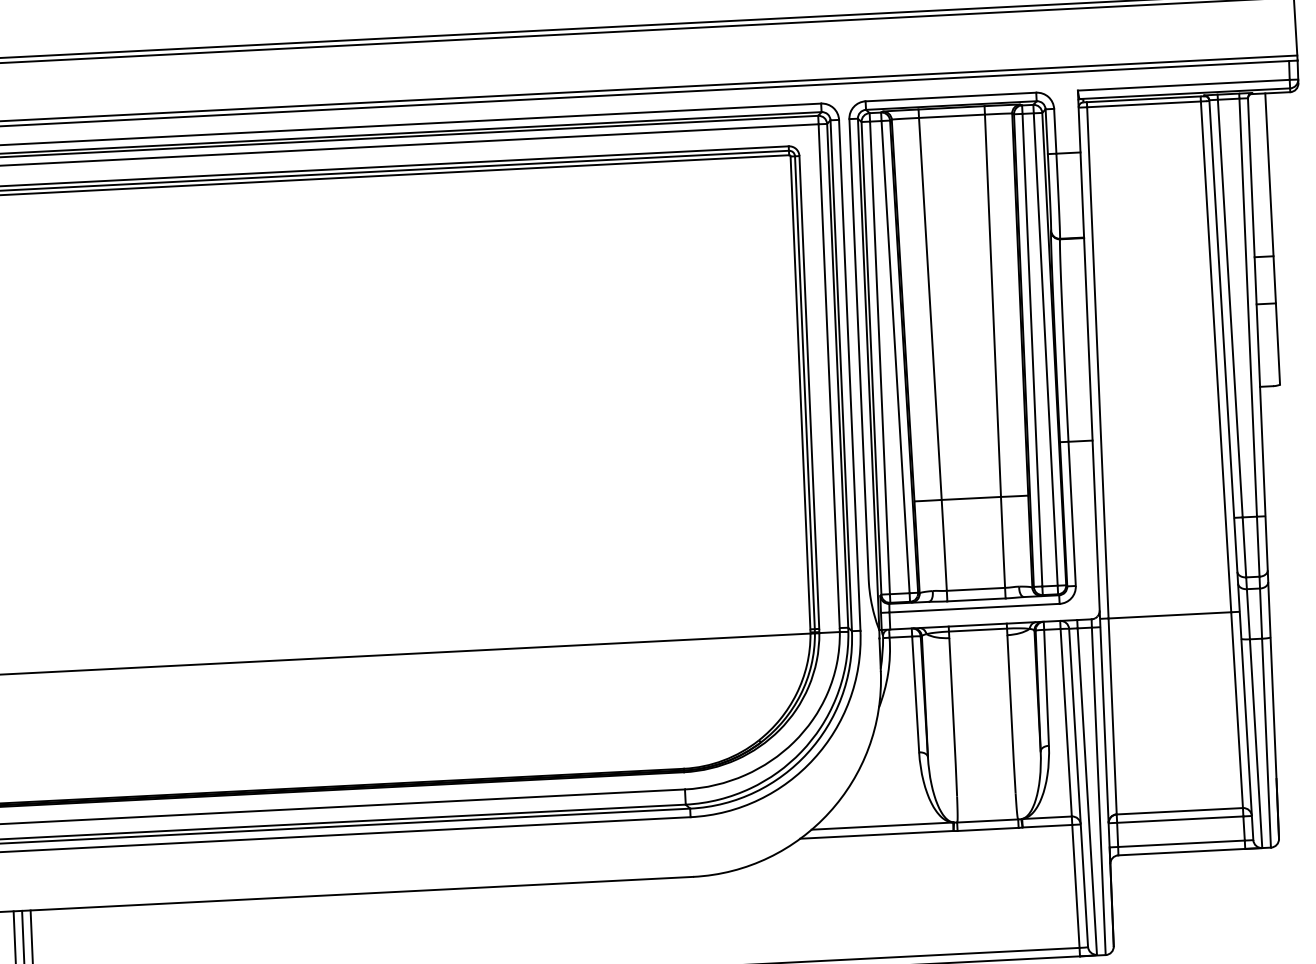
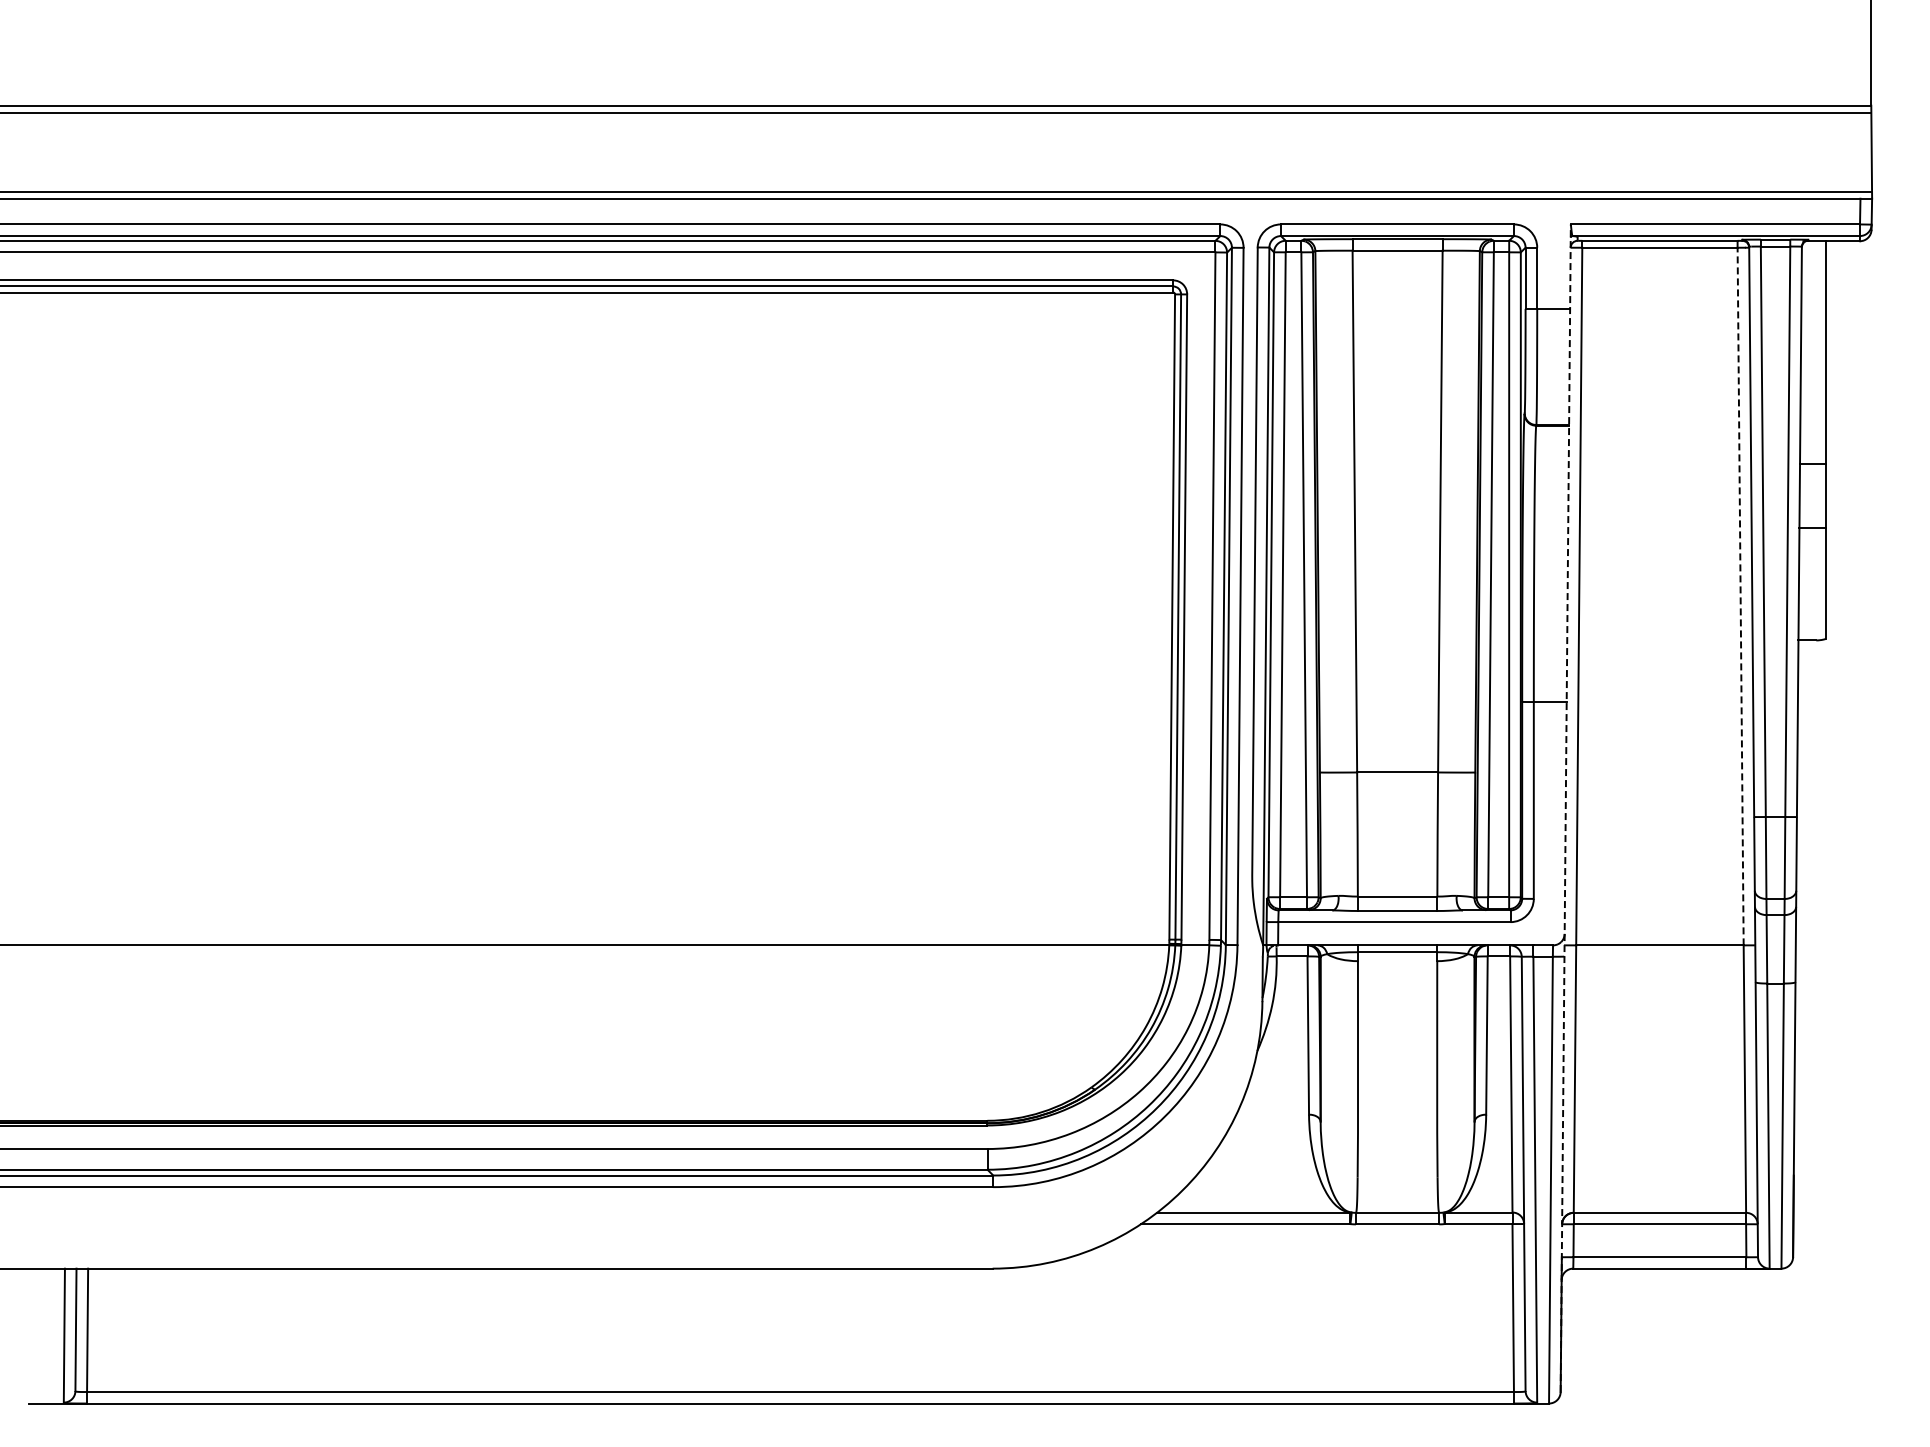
line: (1215, 356) -> (1740, 596), solid -> dashed
line: (1095, 518) -> (1565, 808), solid -> dashed

